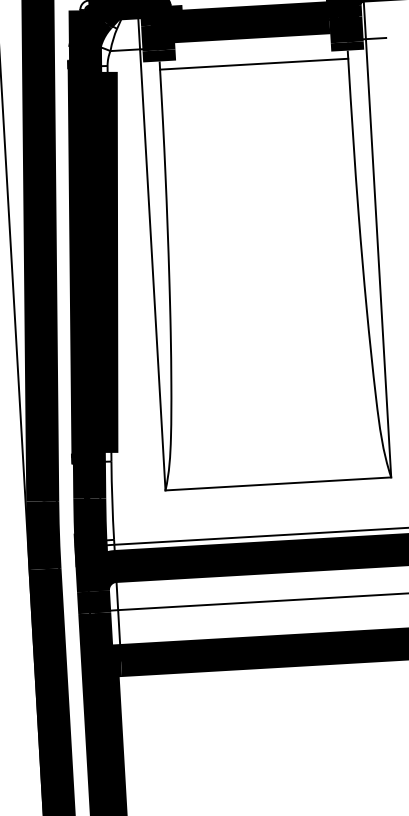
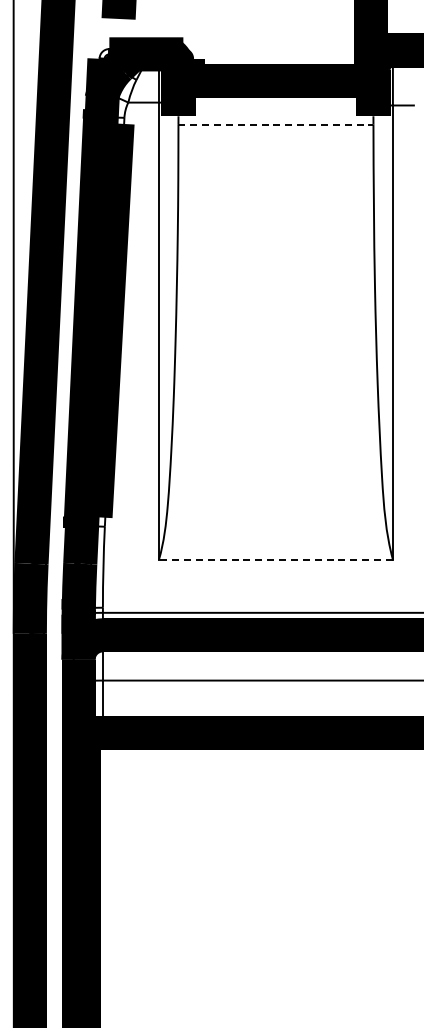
line: (253, 64) -> (275, 124), solid -> dashed
line: (277, 483) -> (275, 559), solid -> dashed

